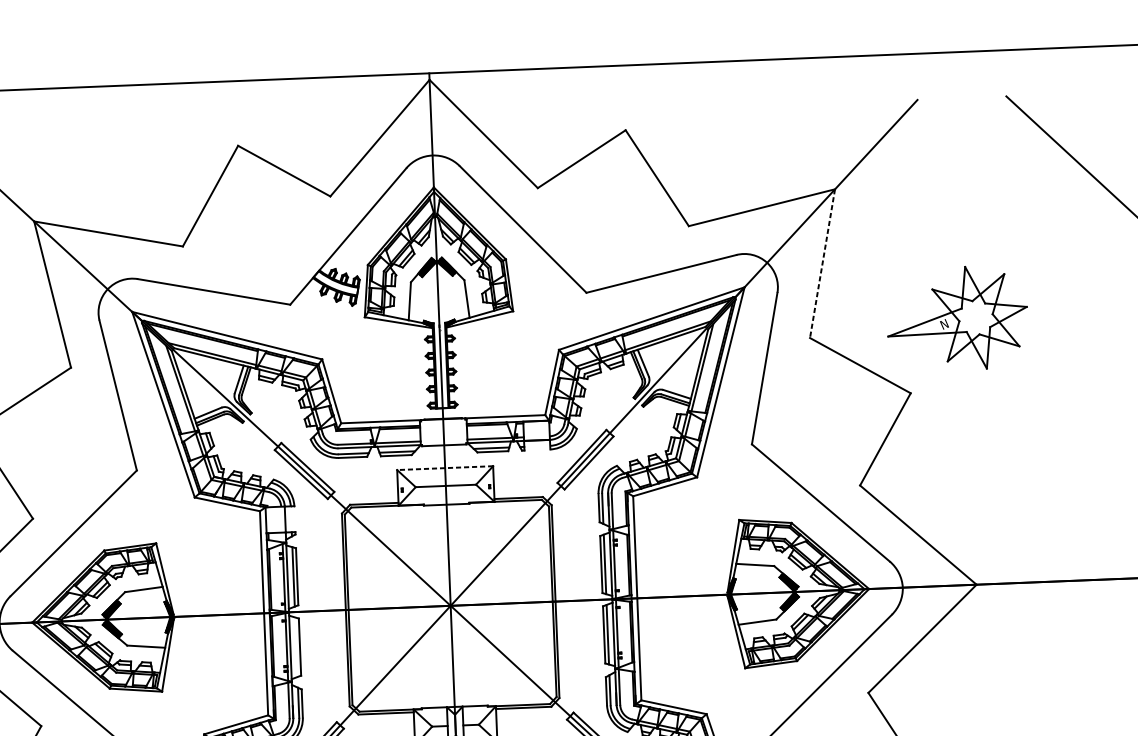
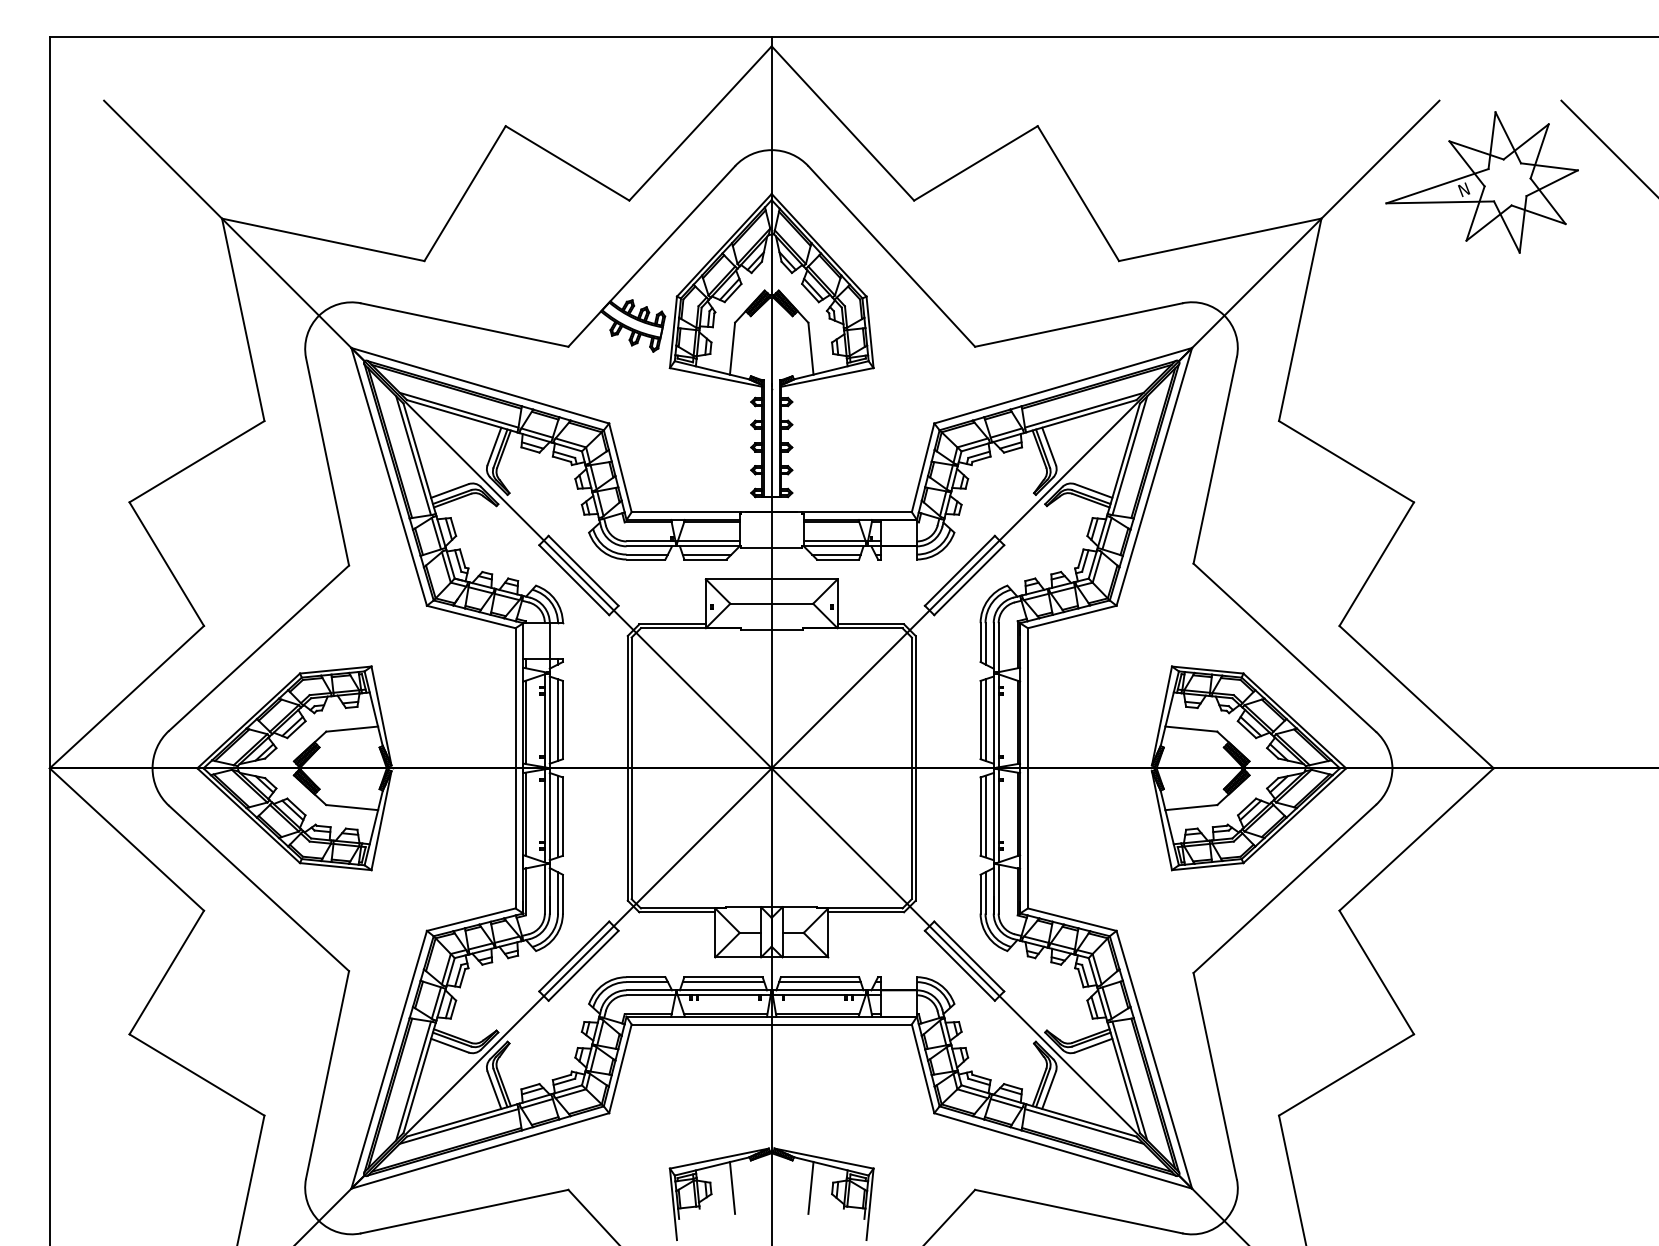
line: (822, 264) -> (1300, 320), dashed -> solid
part: (956, 318) -> (1481, 182), moved
line: (444, 468) -> (771, 579), dashed -> solid
line: (296, 647) -> (558, 816), added

